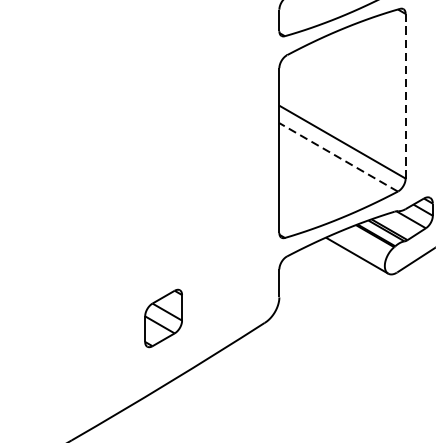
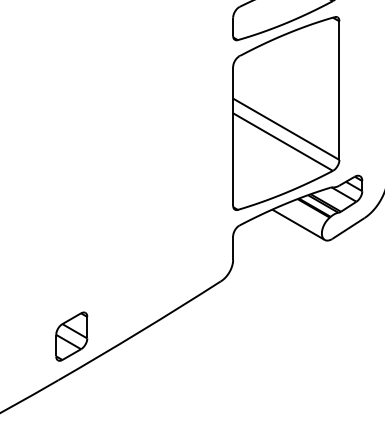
line: (405, 96) -> (339, 90), dashed -> solid
line: (339, 157) -> (283, 142), dashed -> solid
part: (163, 318) -> (71, 336), moved

